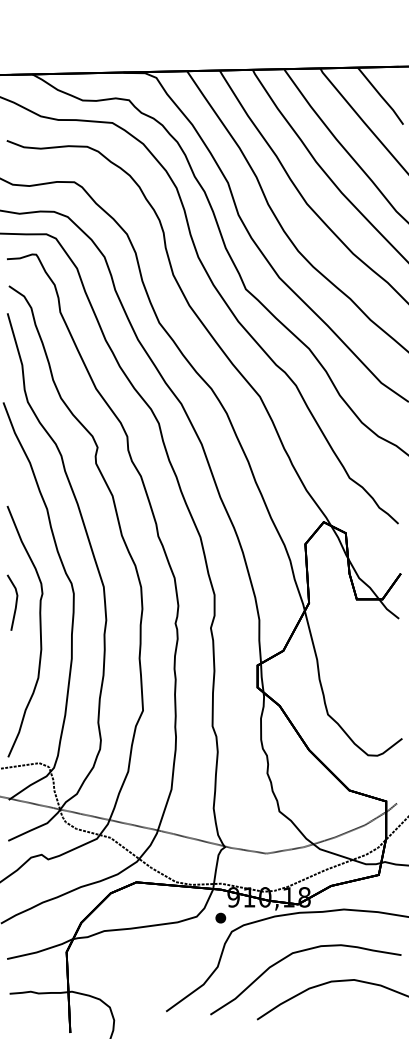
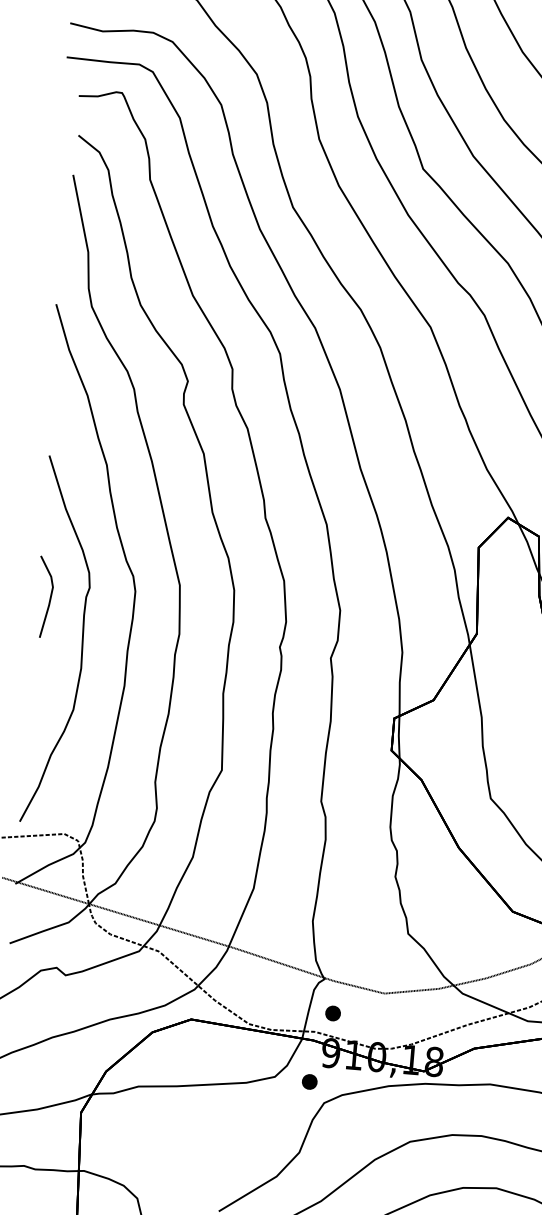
part: (232, 869) -> (332, 1012), added

